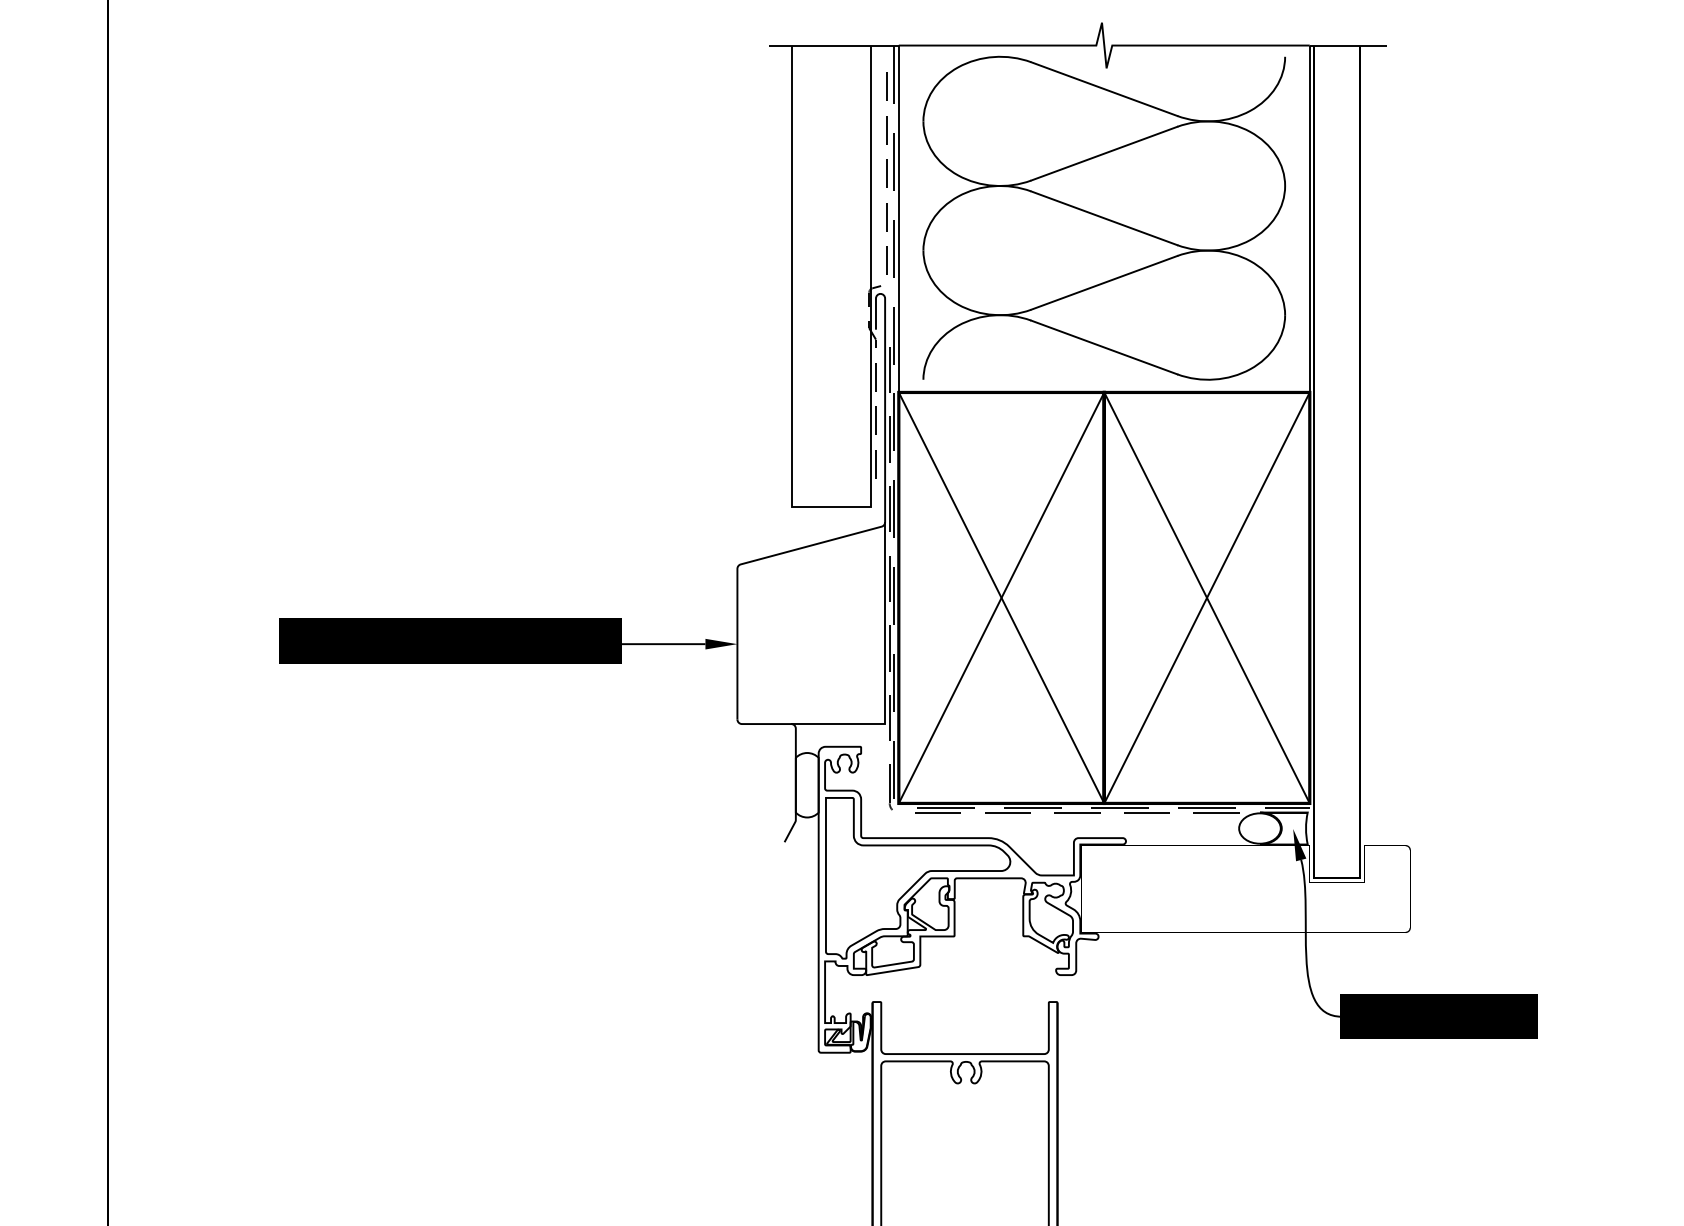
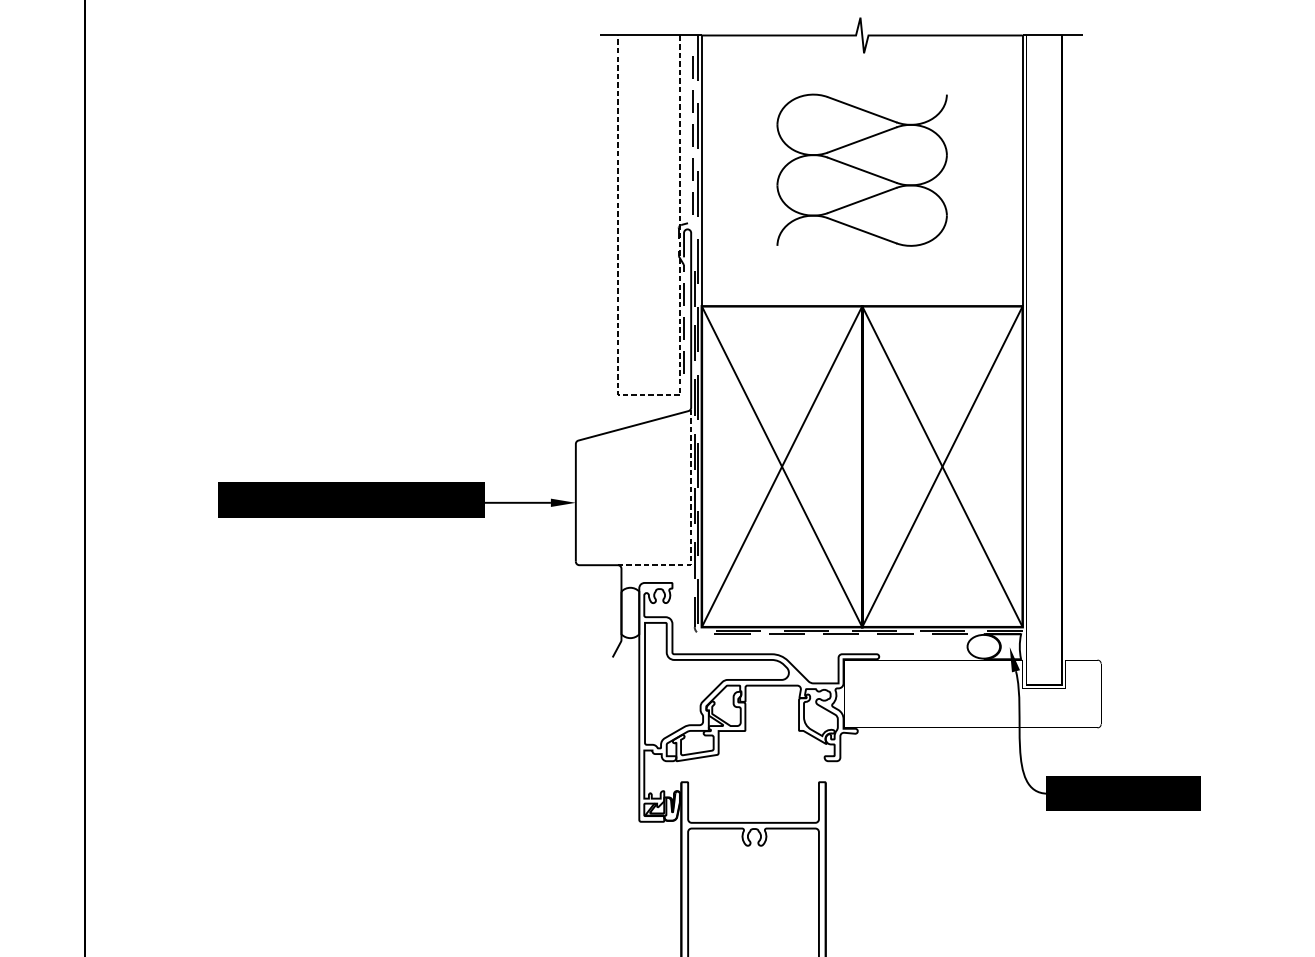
part: (1103, 217) -> (861, 169), size x0.6
line: (831, 506) -> (649, 395), solid -> dashed
line: (885, 670) -> (691, 523), solid -> dashed

